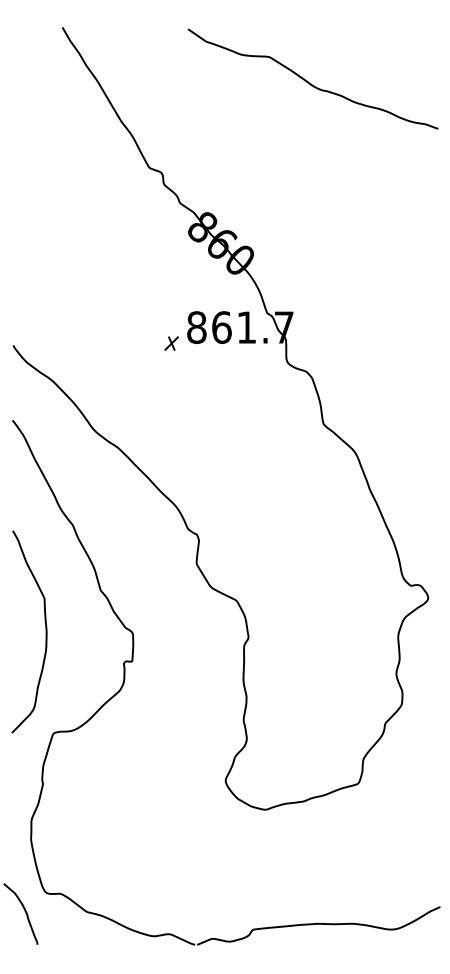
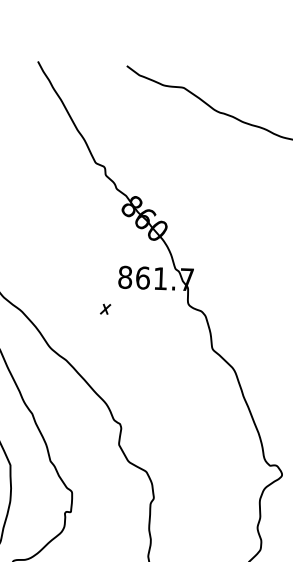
part: (171, 343) -> (105, 309), moved

